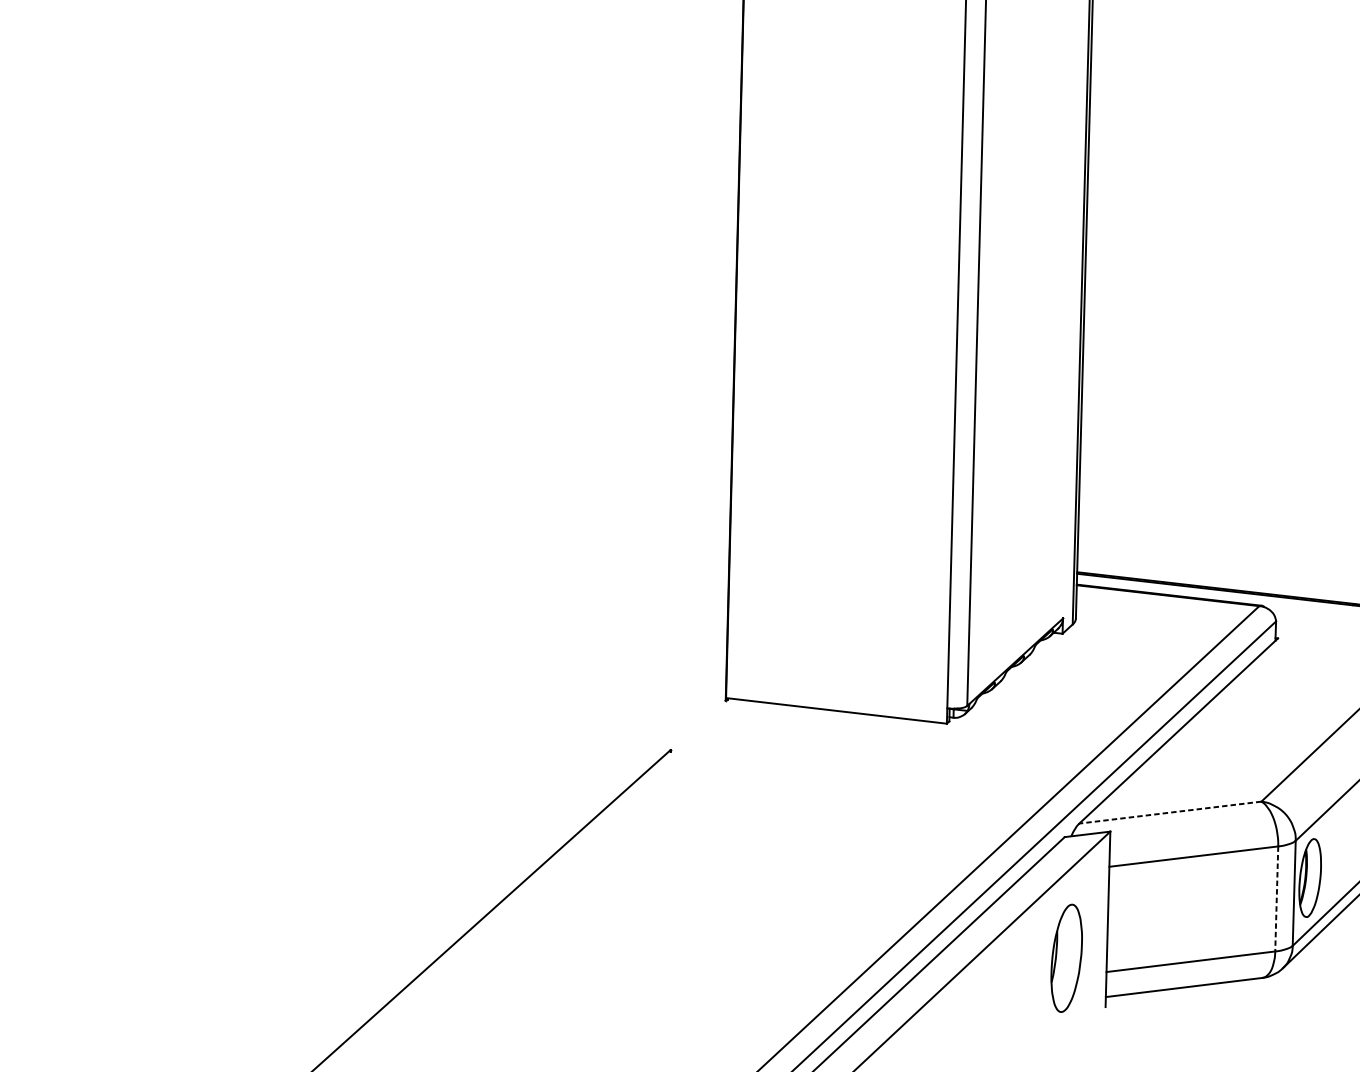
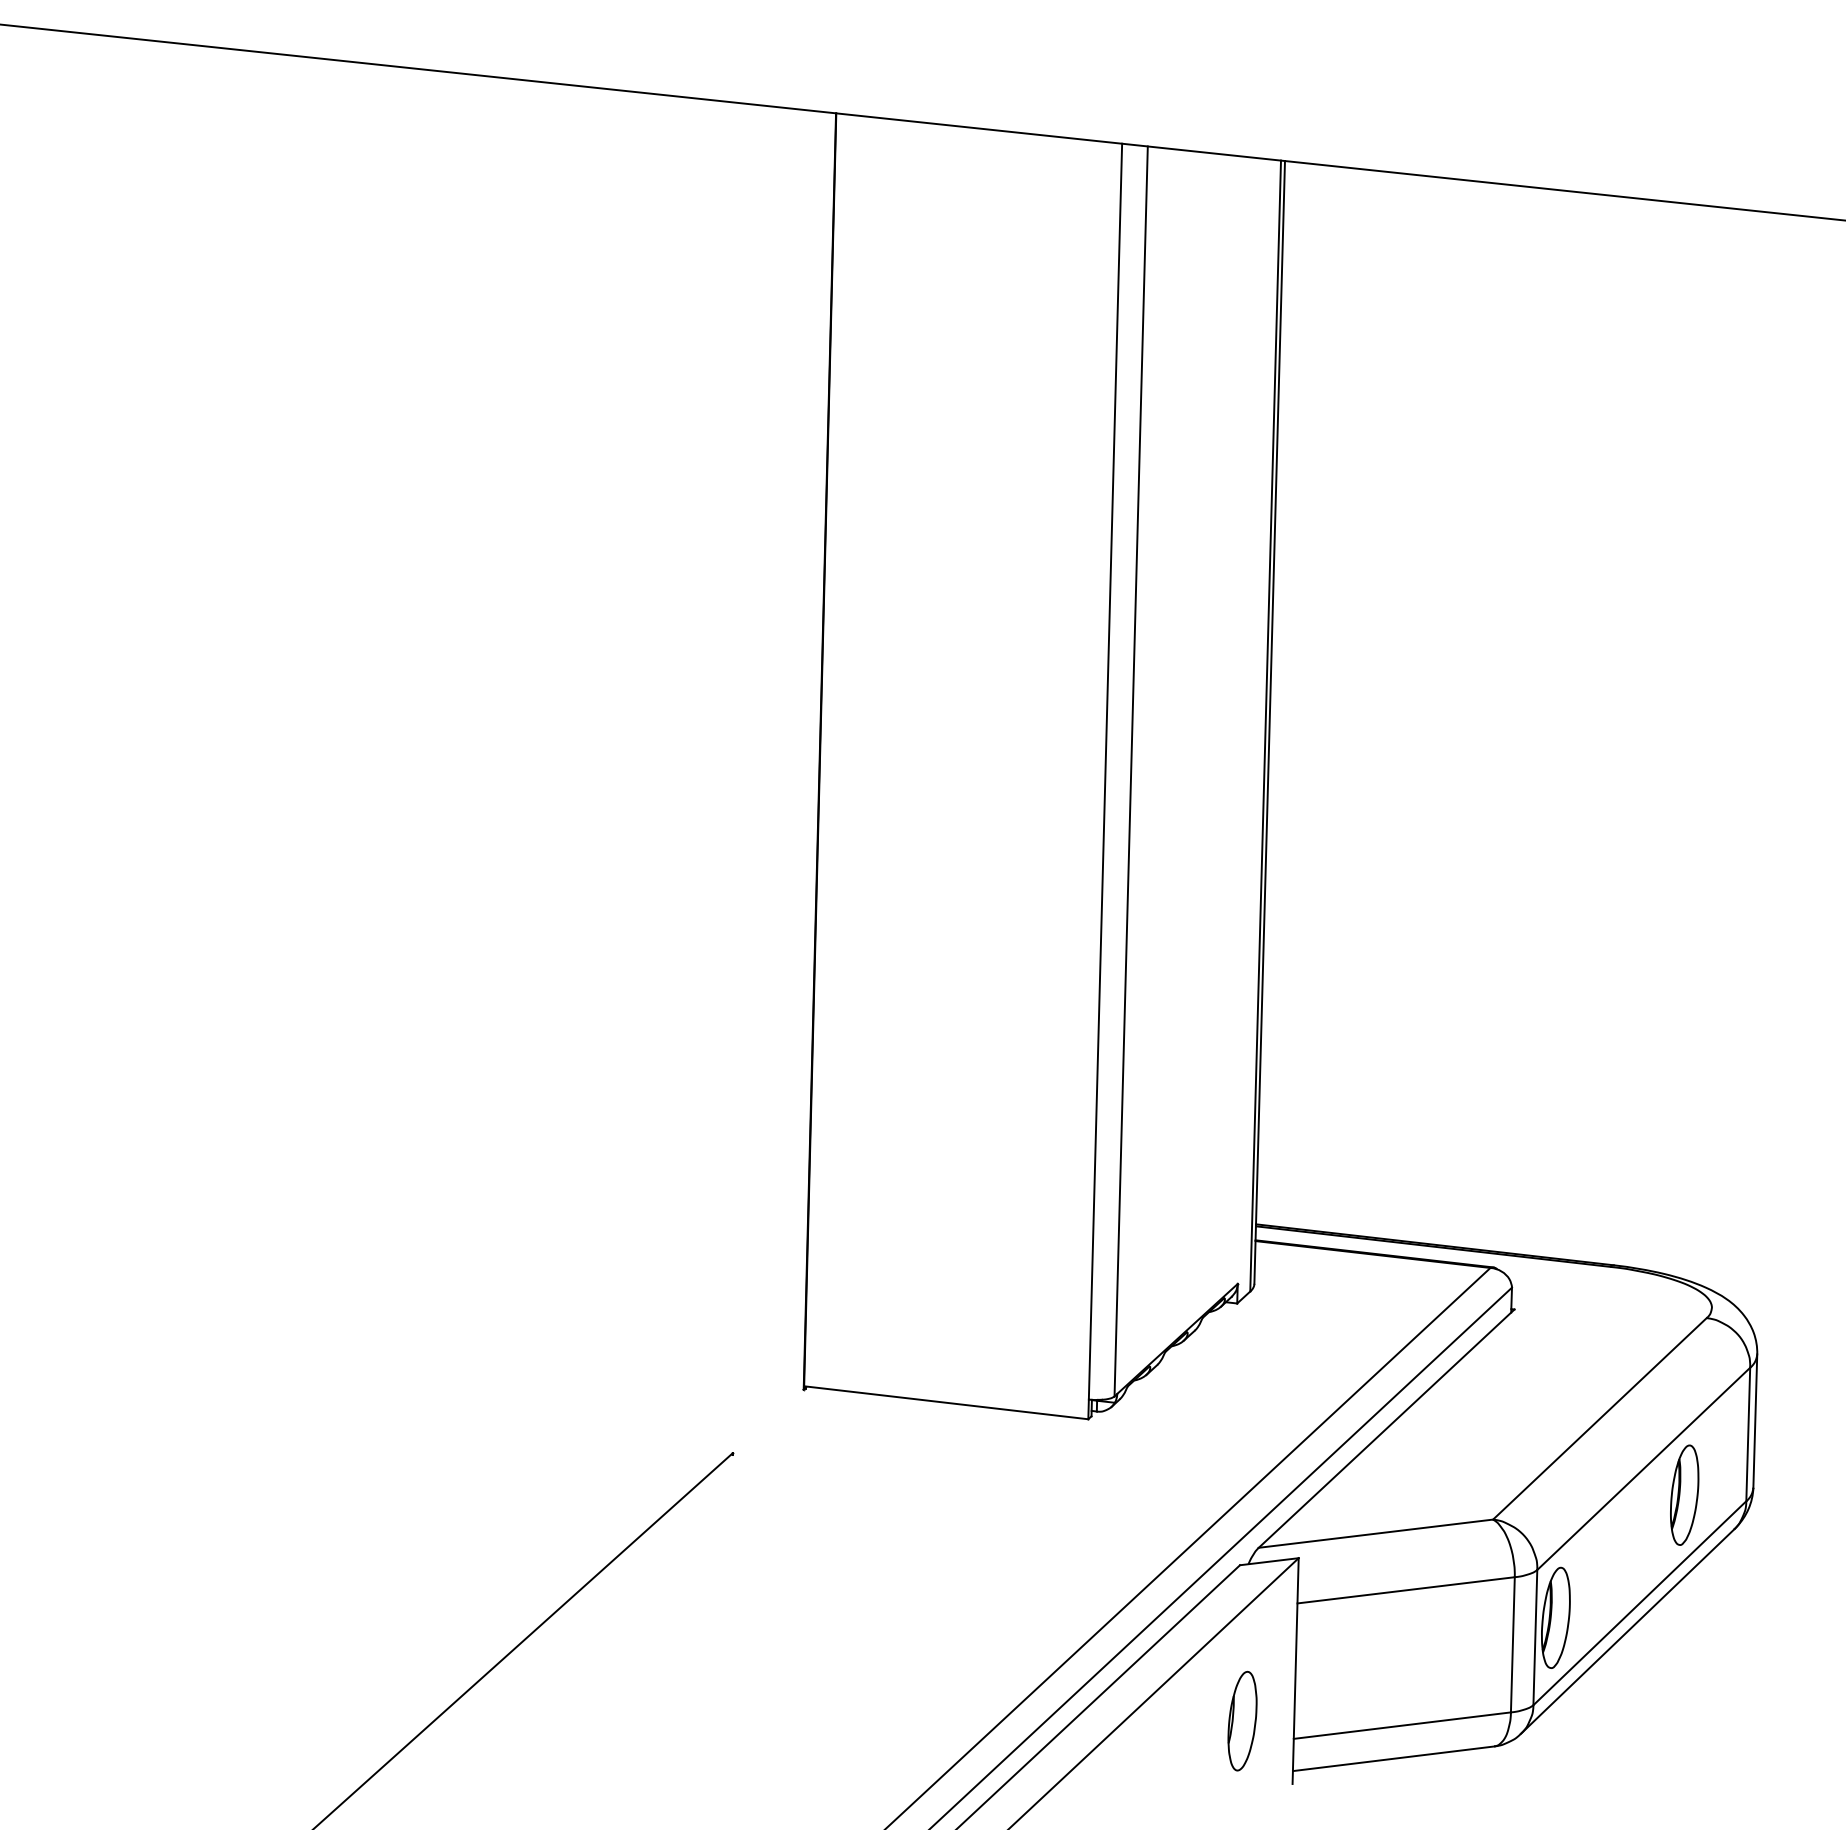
line: (1170, 812) -> (1375, 1533), dashed -> solid
line: (1276, 898) -> (1512, 1644), dashed -> solid
part: (1066, 957) -> (1242, 1720), size x0.71

